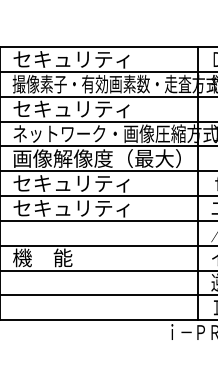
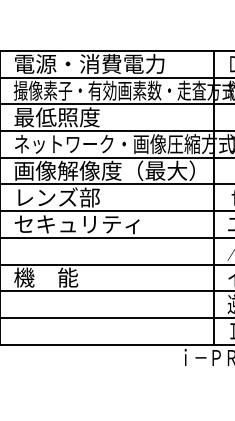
text: (82, 58) -> (89, 63), セキュリティ -> 電源・消費電力
text: (70, 109) -> (76, 117), セキュリティ -> 最低照度
text: (70, 183) -> (76, 197), セキュリティ -> レンズ部

